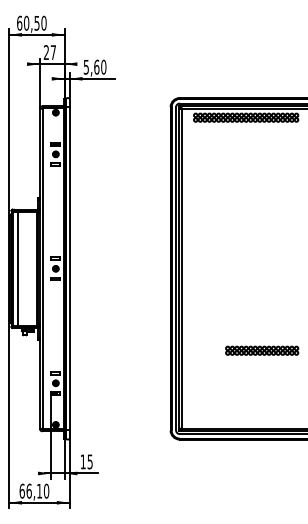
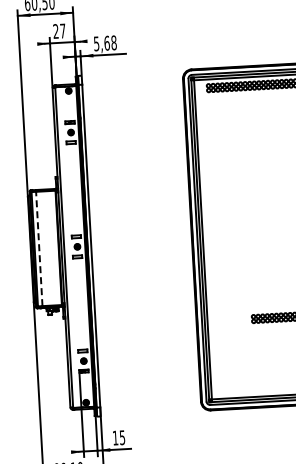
text: (103, 67) -> (113, 43), 5,60 -> 5,68
line: (17, 268) -> (39, 248), solid -> dashed

